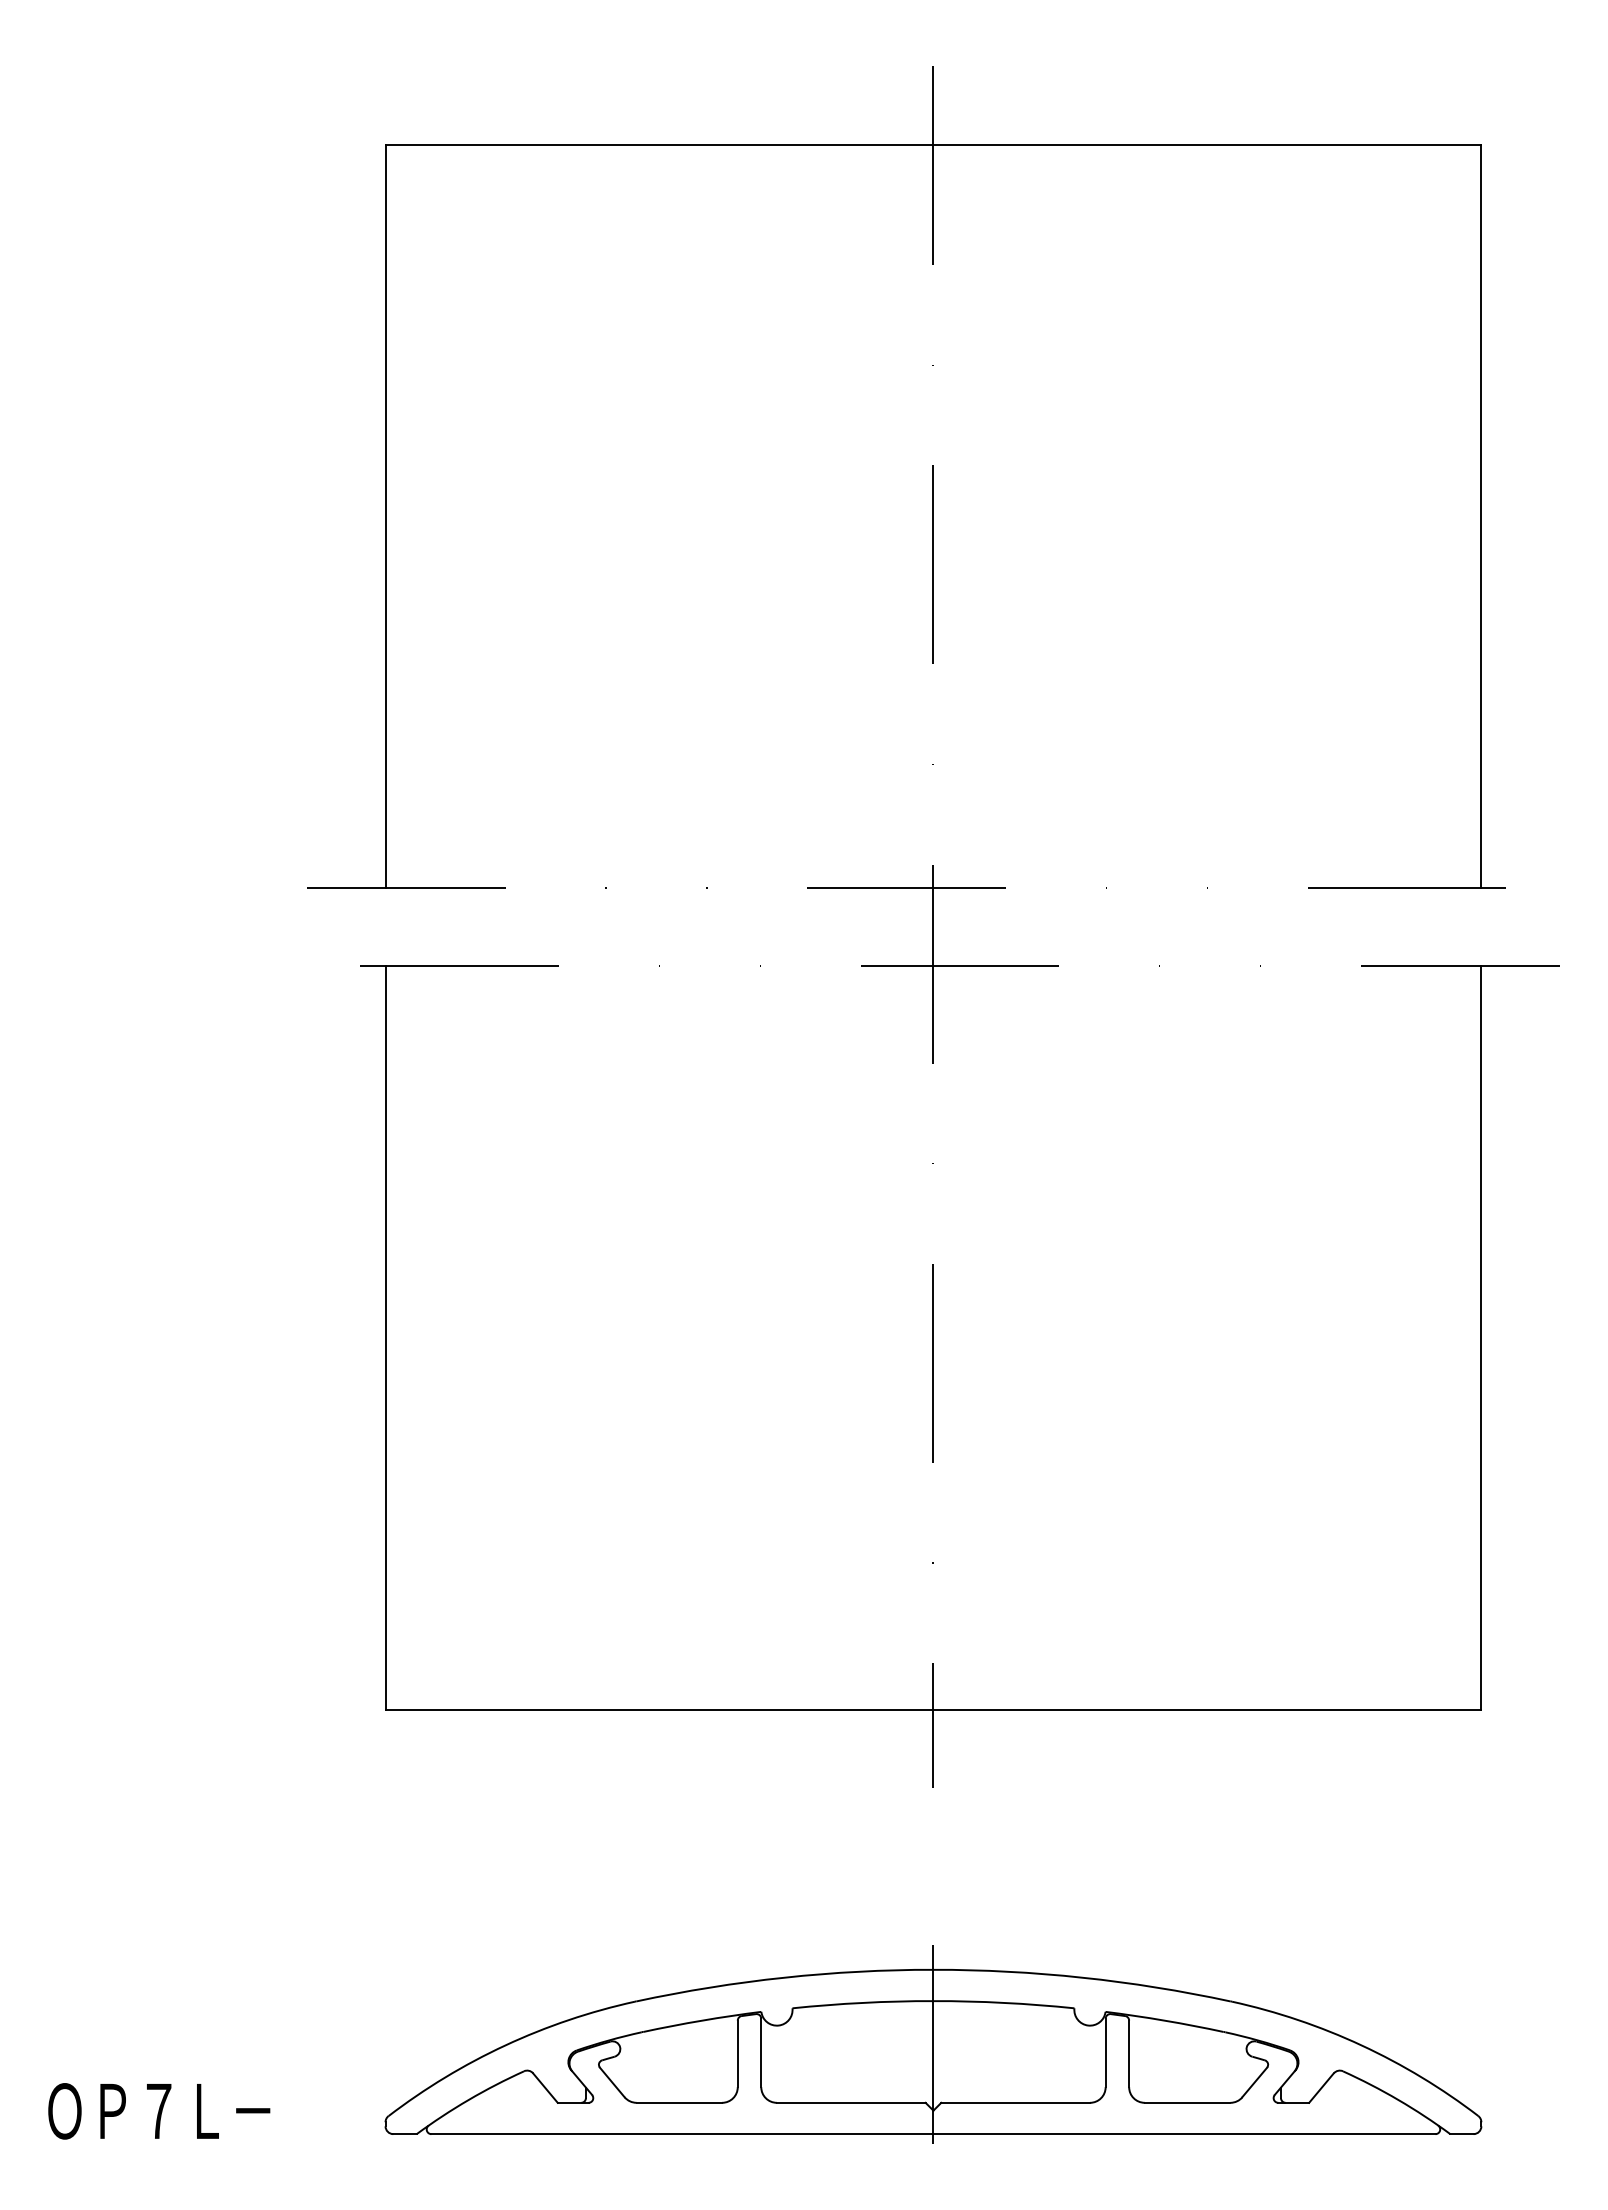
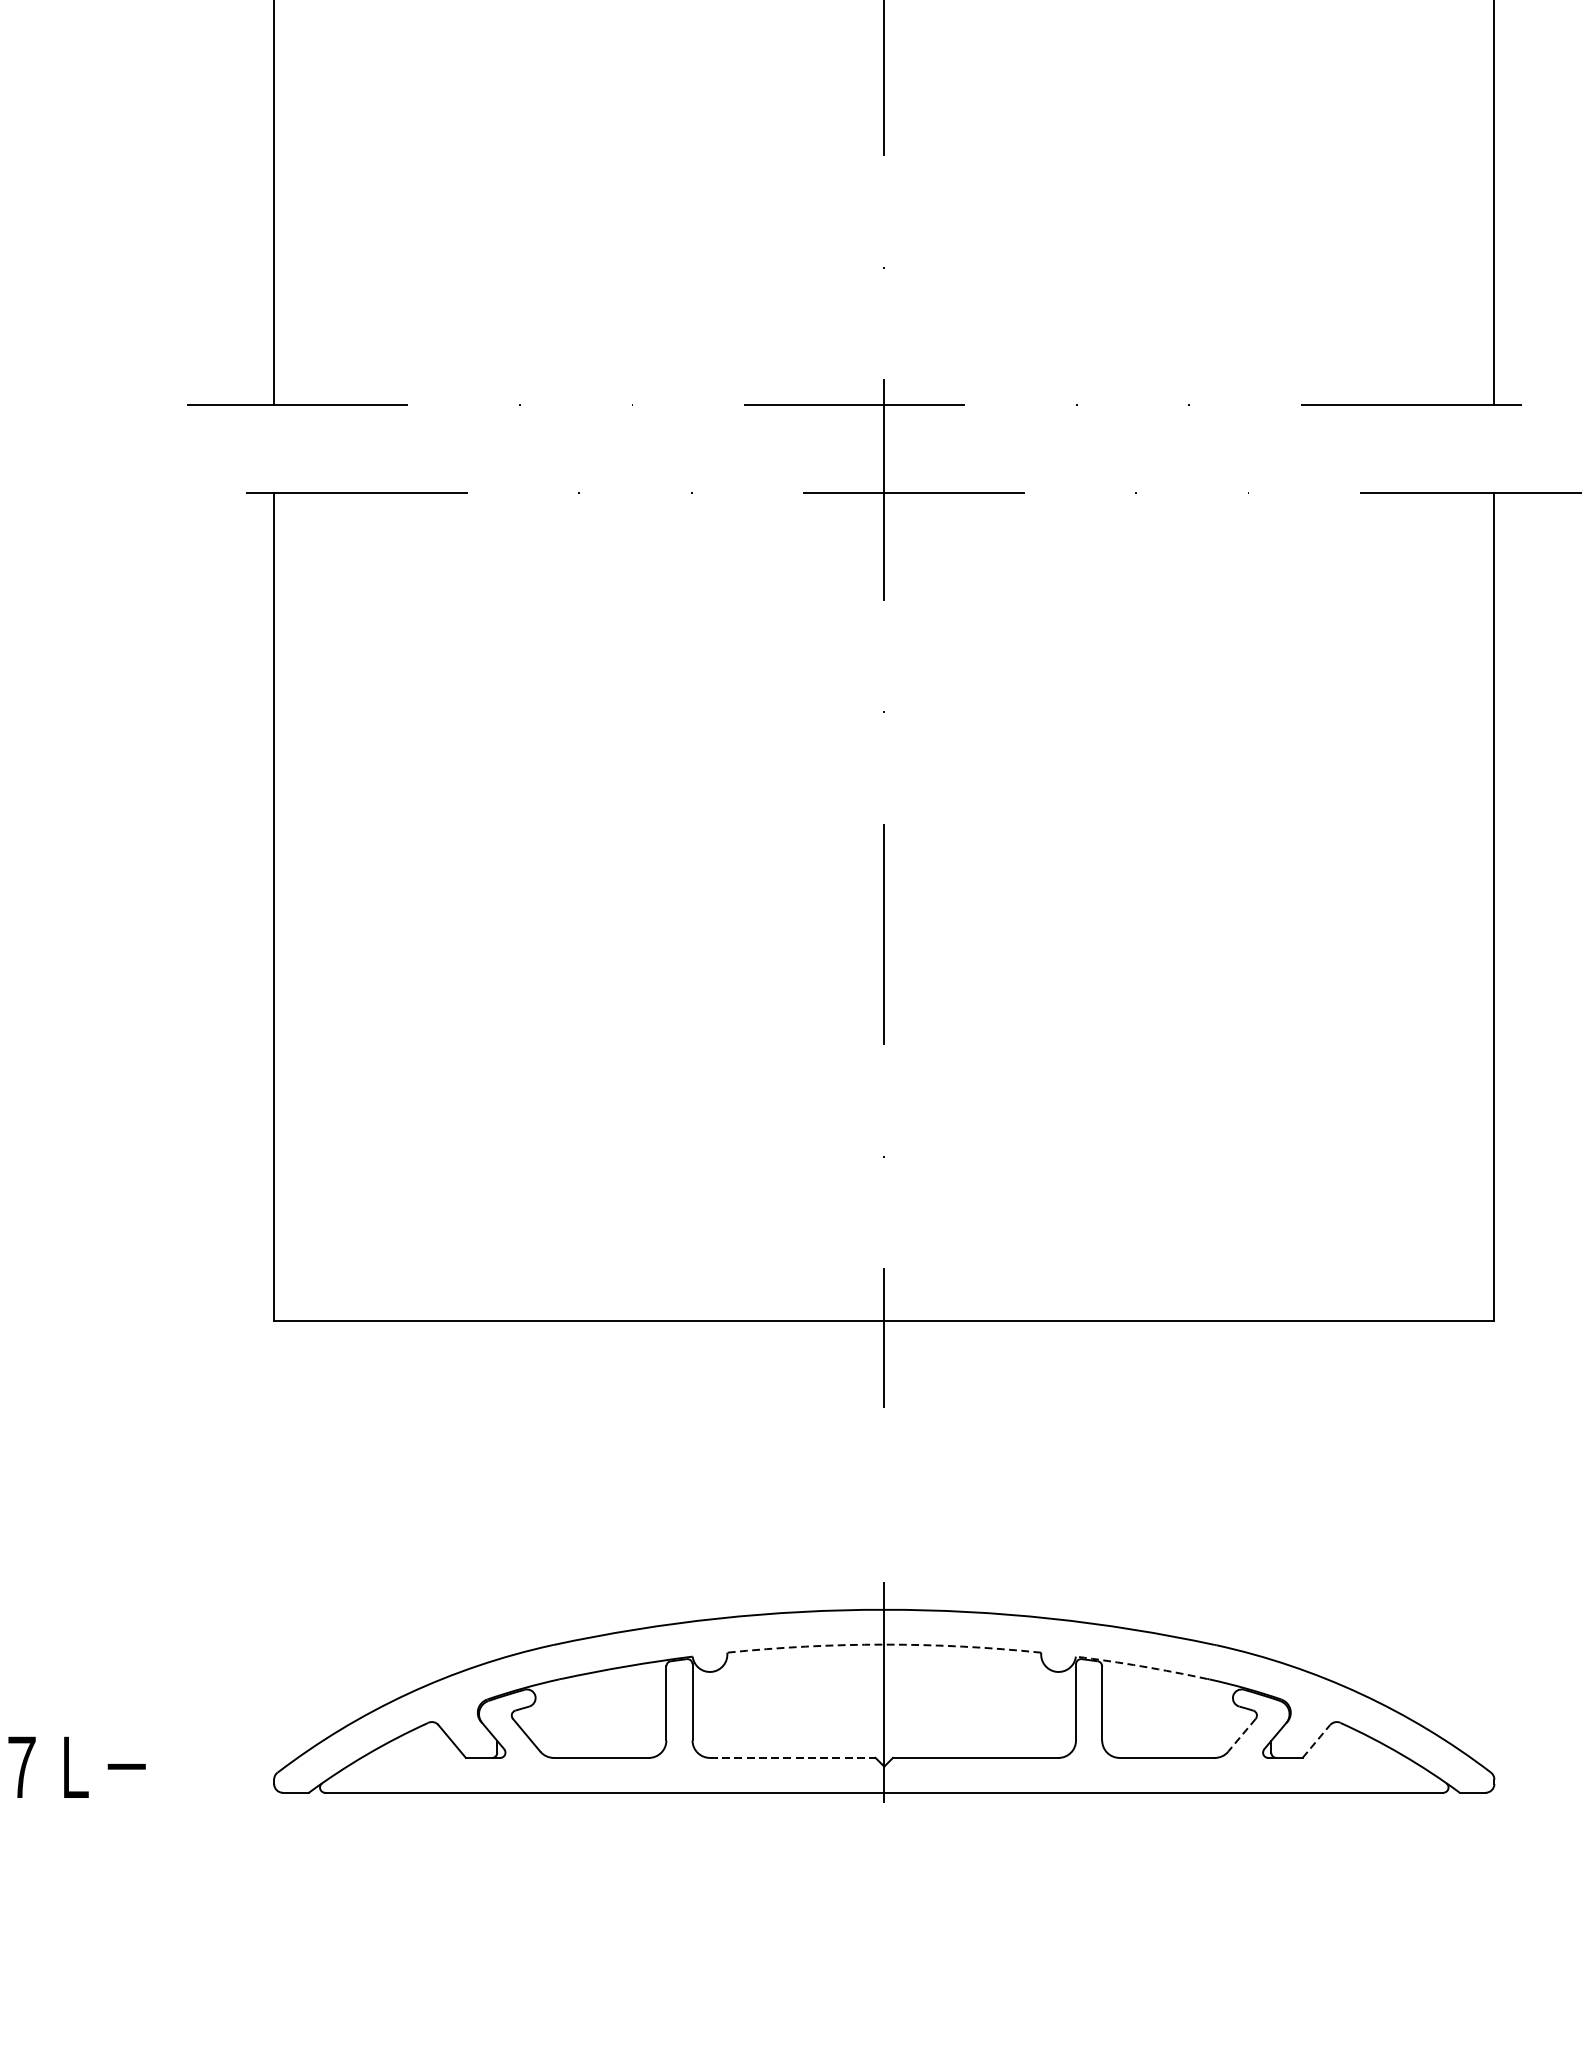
arc: (933, 2001) -> (884, 1645), solid -> dashed
arc: (1164, 2020) -> (1141, 1666), solid -> dashed
line: (1254, 2082) -> (1241, 1735), solid -> dashed
line: (1321, 2087) -> (1316, 1740), solid -> dashed
line: (851, 2102) -> (793, 1757), solid -> dashed

